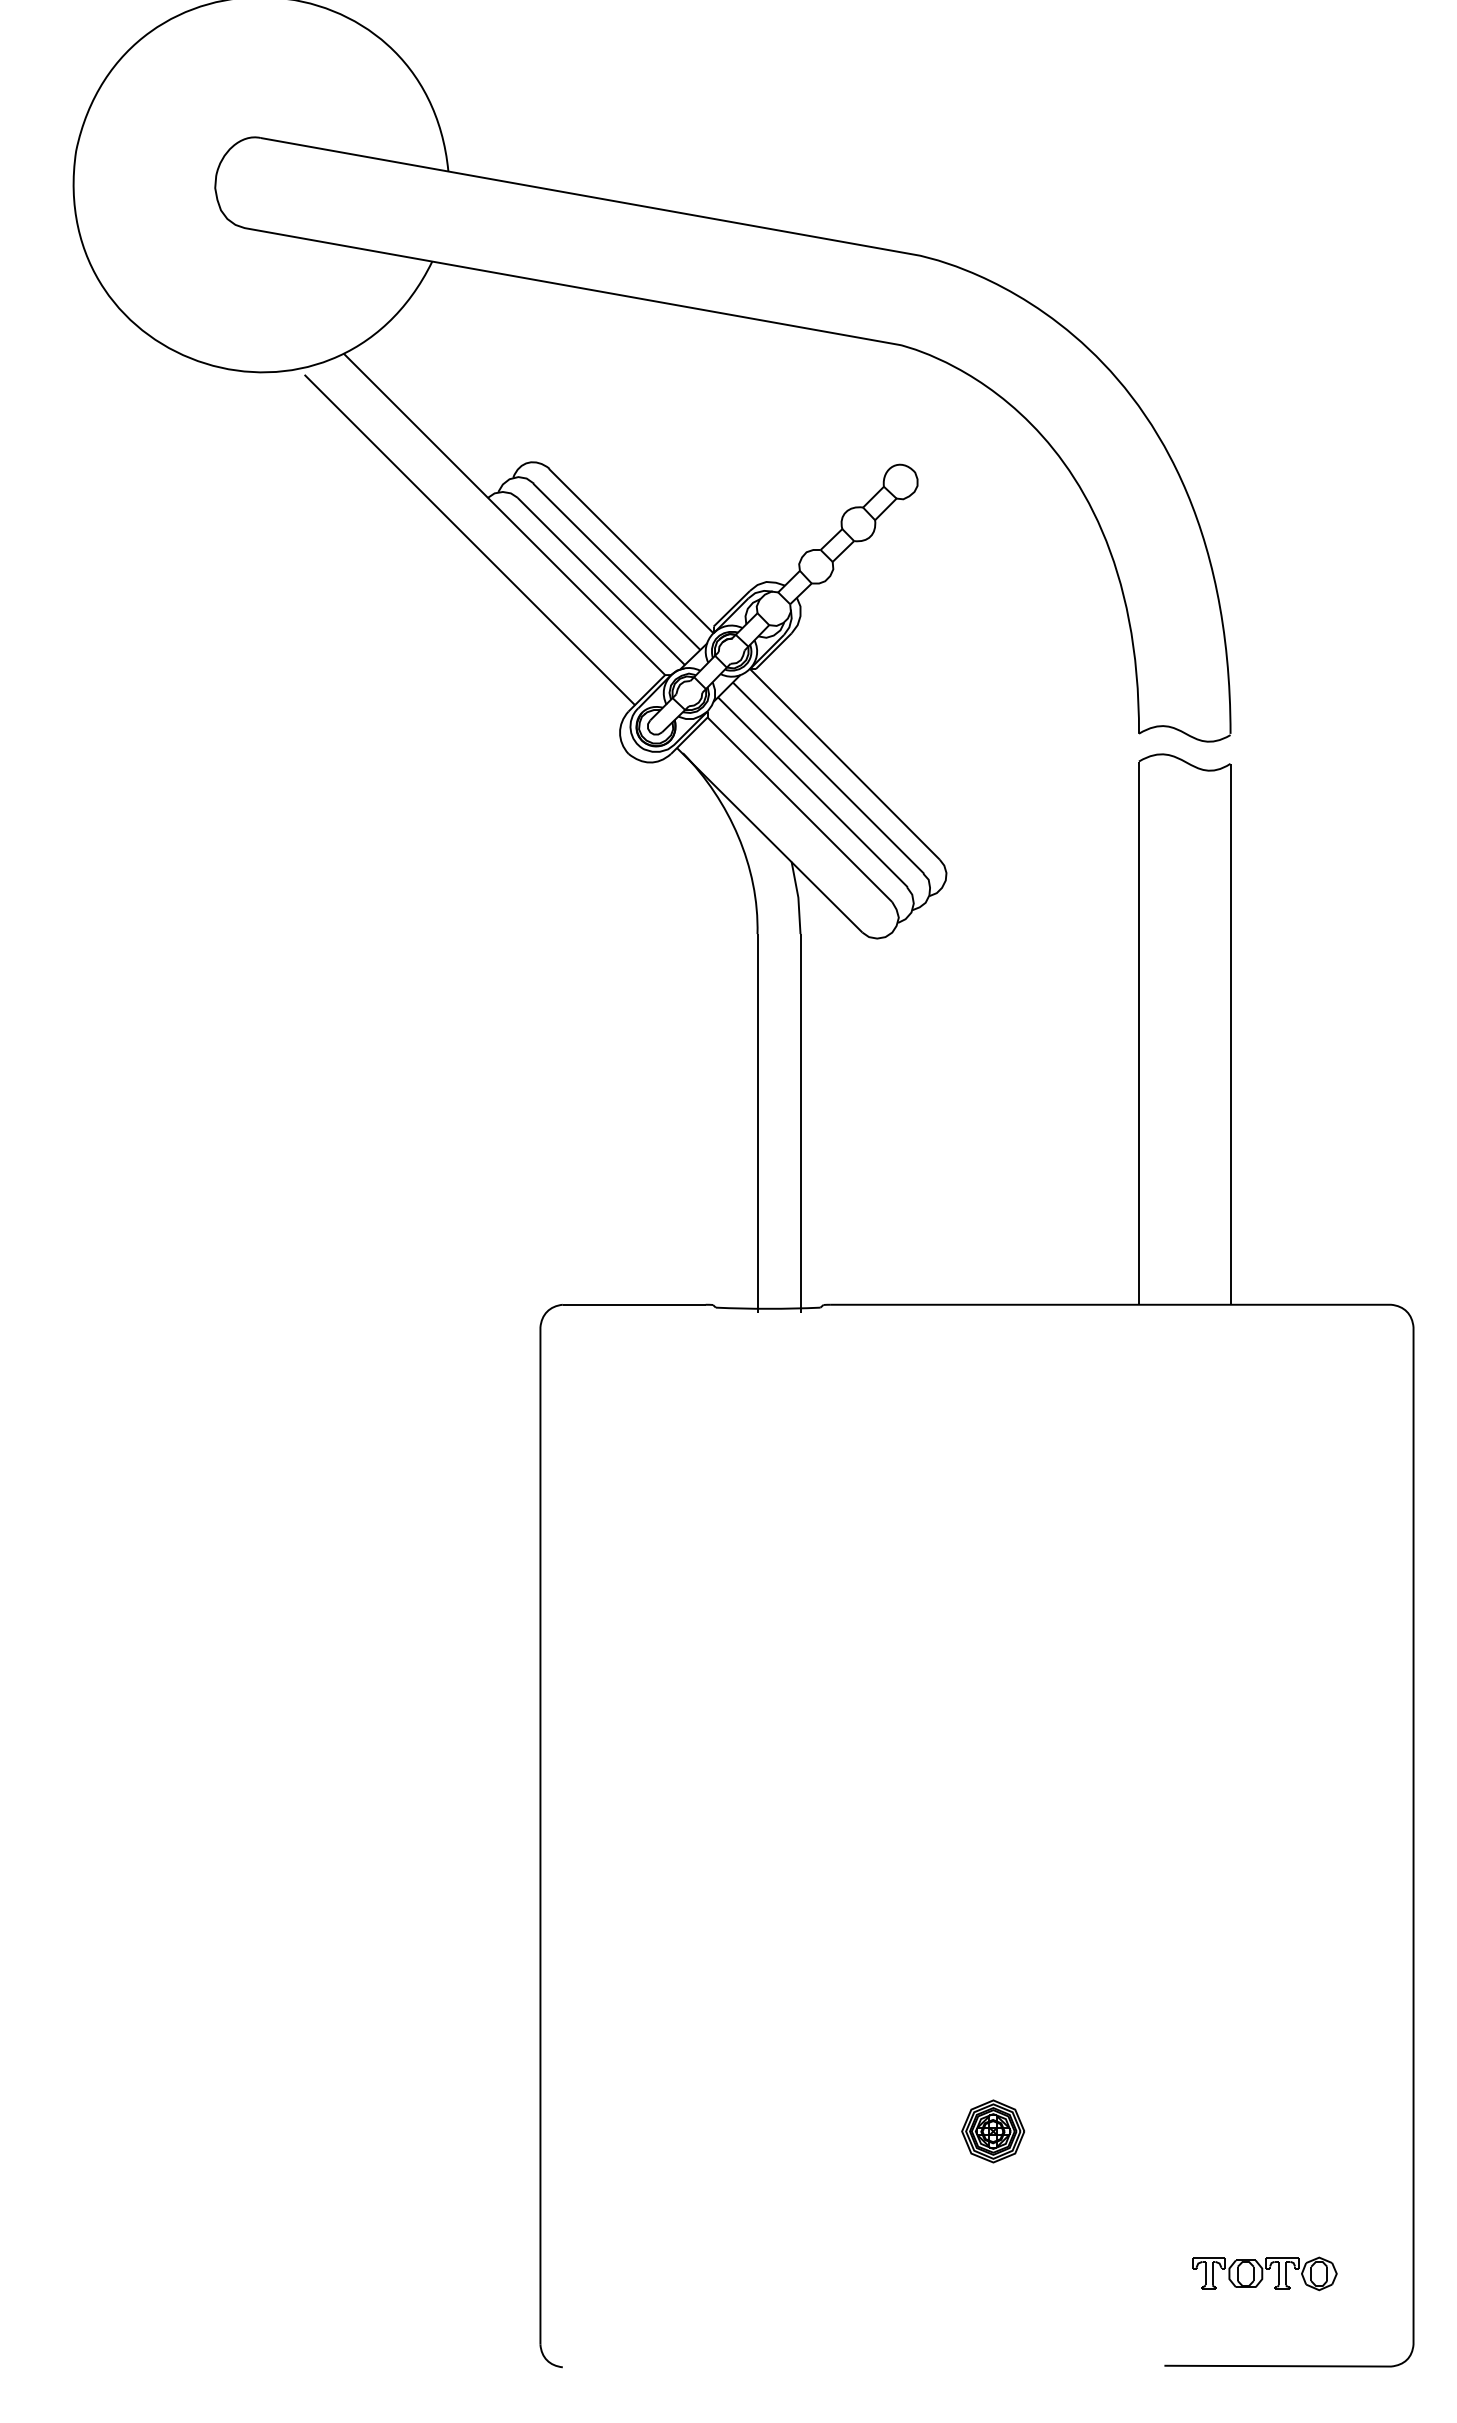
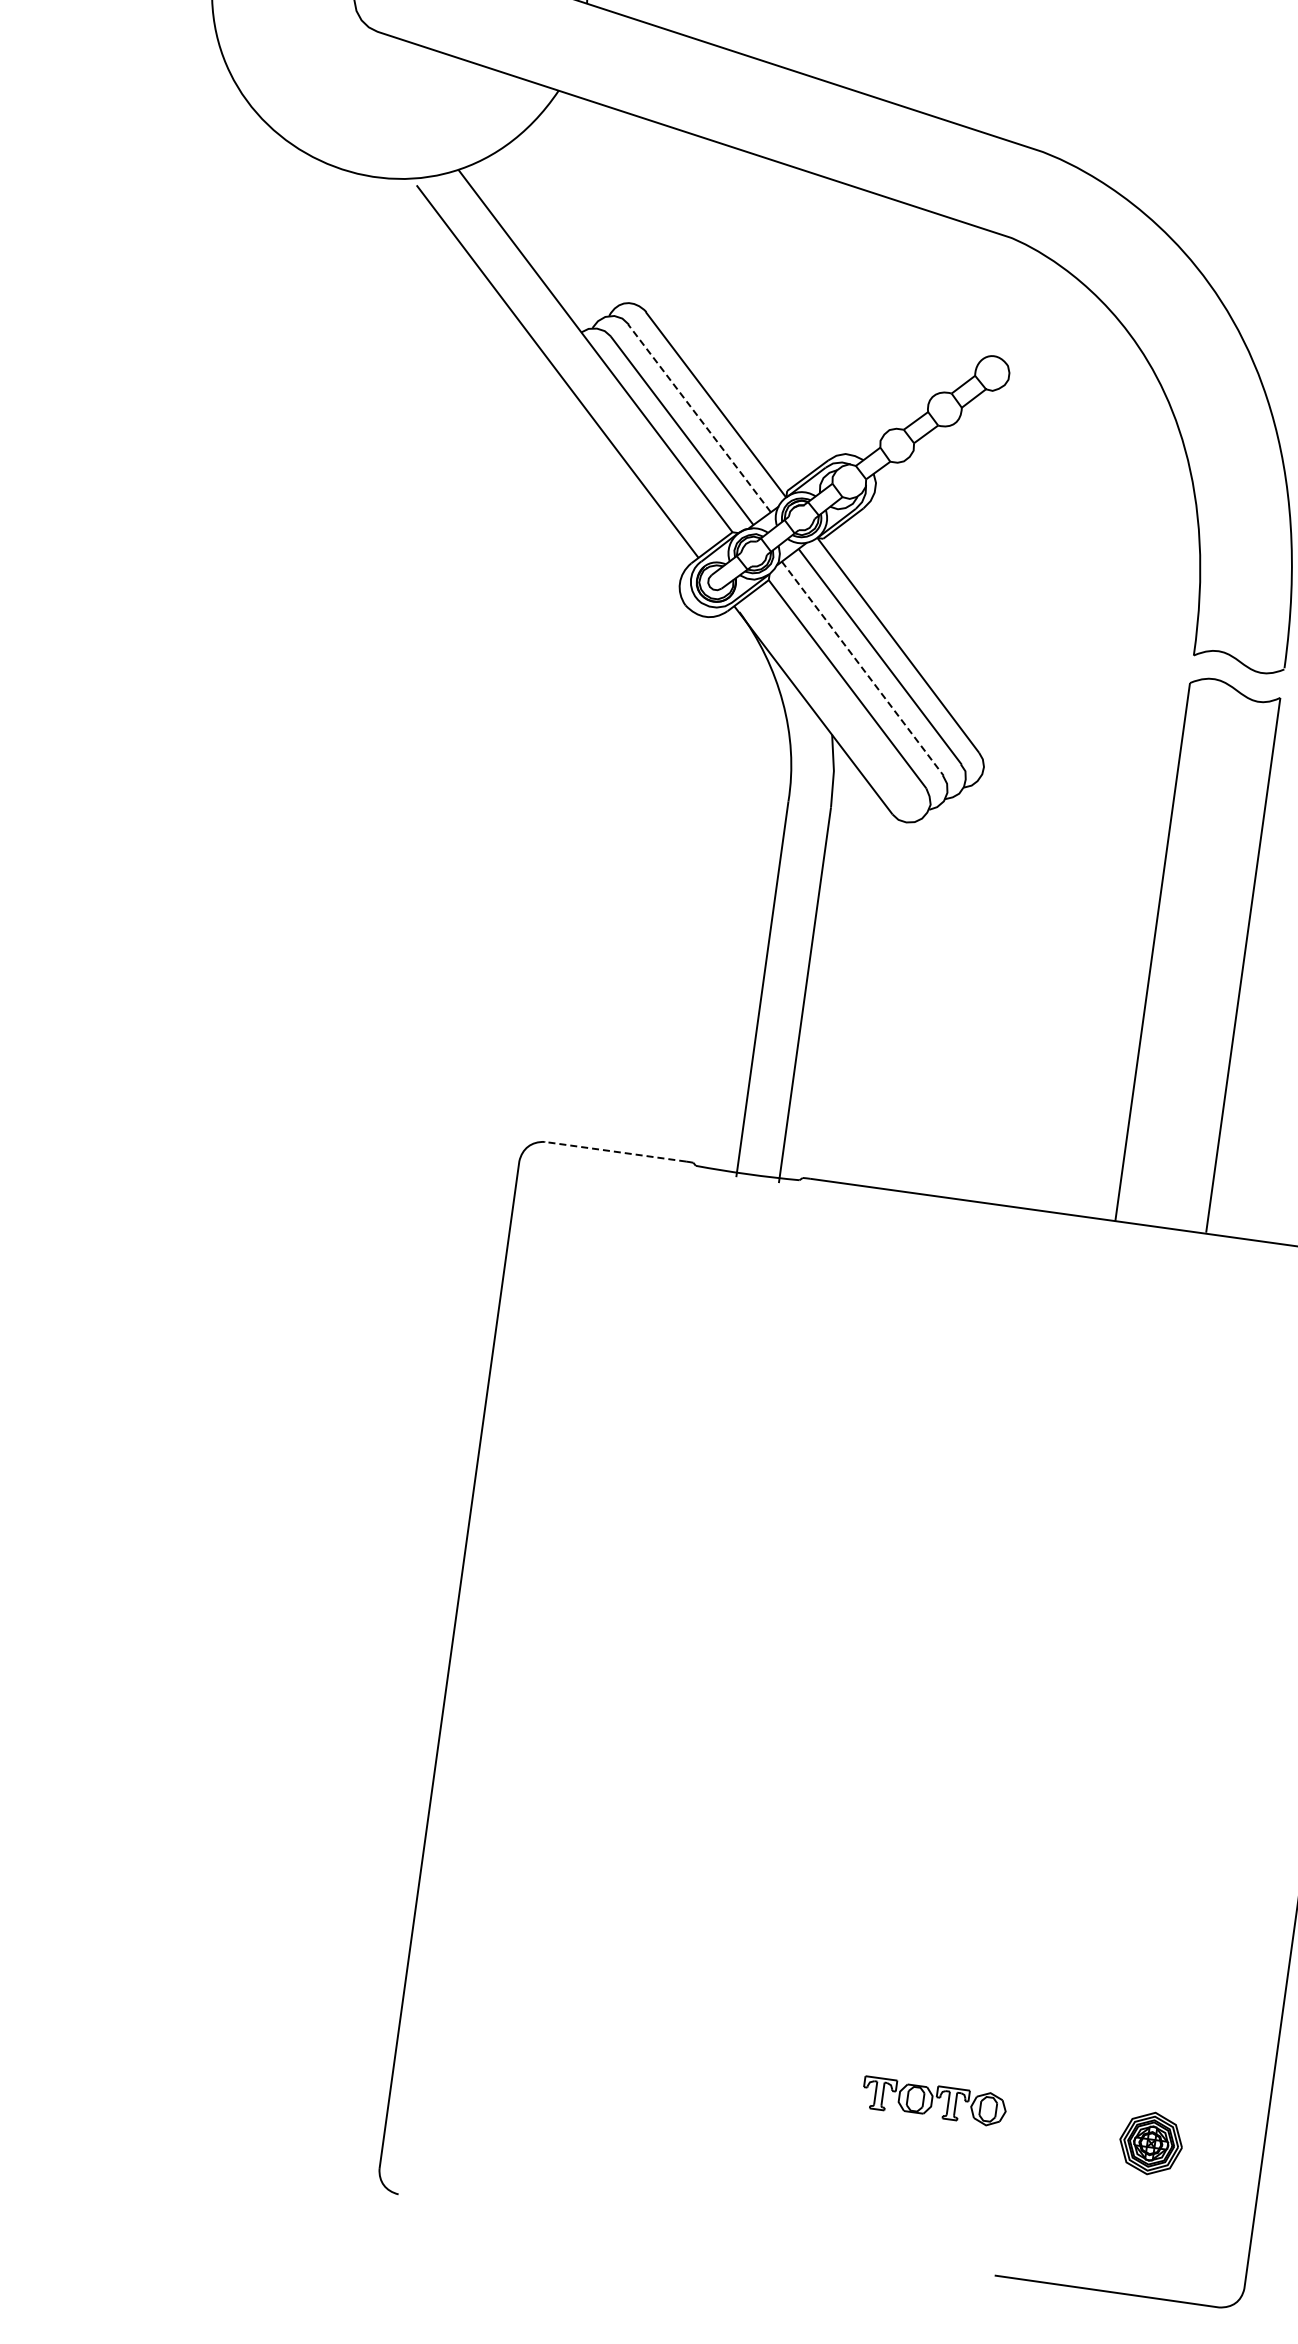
line: (616, 566) -> (699, 418), solid -> dashed
line: (813, 792) -> (863, 668), solid -> dashed
line: (633, 1304) -> (614, 1151), solid -> dashed
part: (993, 2131) -> (1151, 2143), moved
part: (1264, 2273) -> (934, 2101), moved

